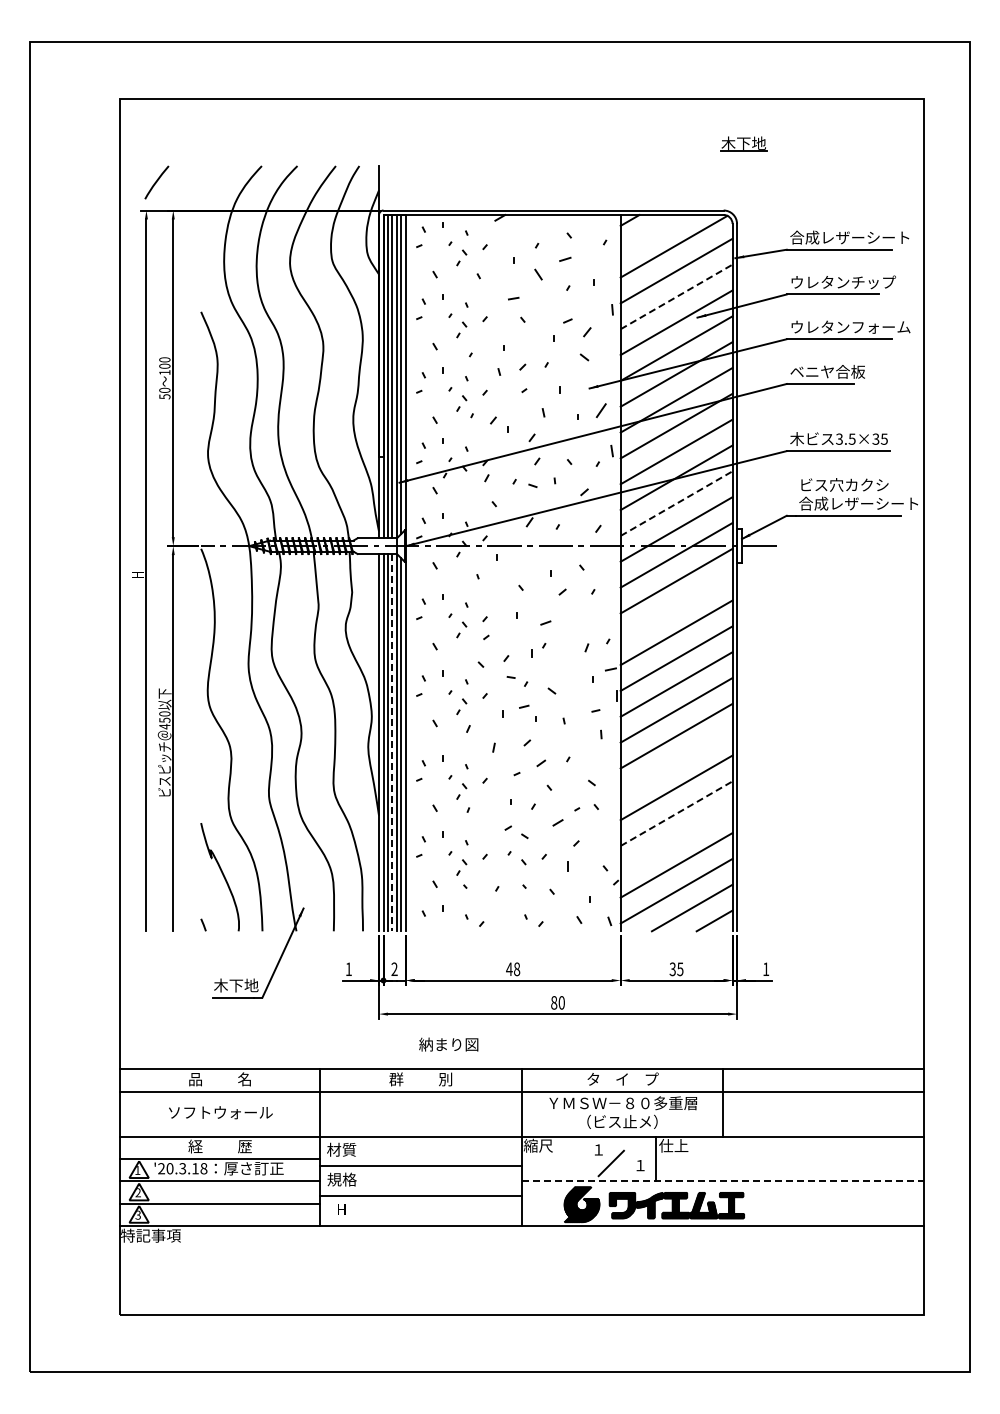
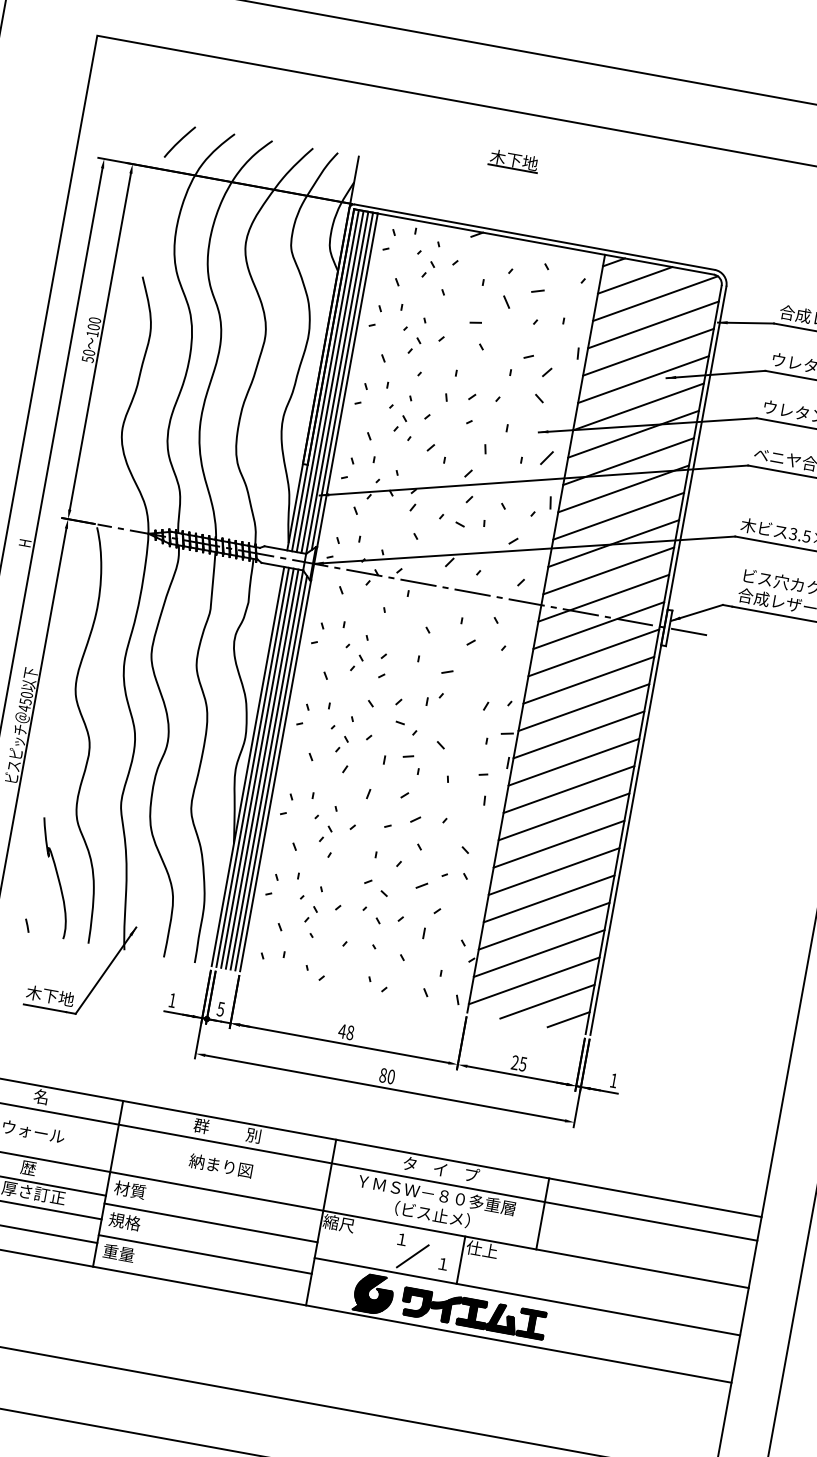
part: (743, 143) -> (513, 160), moved
curve: (156, 182) -> (179, 142), moved
line: (652, 232) -> (635, 279), added
line: (676, 296) -> (648, 351), dashed -> solid
line: (676, 503) -> (608, 570), dashed -> solid
line: (676, 606) -> (588, 679), added
line: (392, 742) -> (262, 768), dashed -> solid
line: (676, 761) -> (559, 843), added
line: (676, 813) -> (549, 898), dashed -> solid
line: (676, 839) -> (544, 926), added
text: (394, 969) -> (220, 1009), 2 -> 5
text: (672, 969) -> (514, 1062), 35 -> 25
text: (448, 1044) -> (220, 1165), moved
line: (723, 1181) -> (527, 1296), dashed -> solid
text: (341, 1209) -> (118, 1253), H -> 重量

